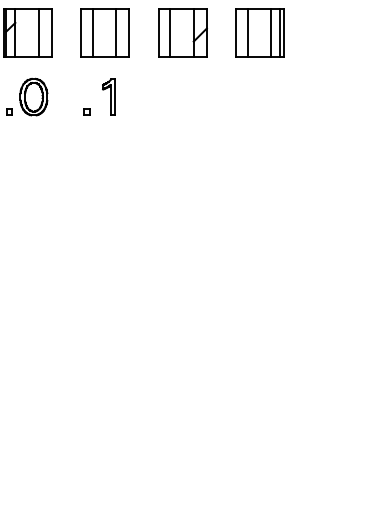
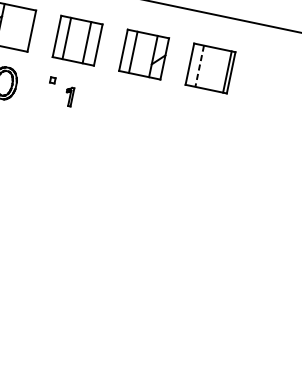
line: (38, 32) -> (20, 28), removed
line: (271, 32) -> (220, 70), removed
line: (247, 33) -> (199, 67), solid -> dashed
part: (108, 96) -> (68, 96), size x0.6
part: (86, 111) -> (52, 80), moved

